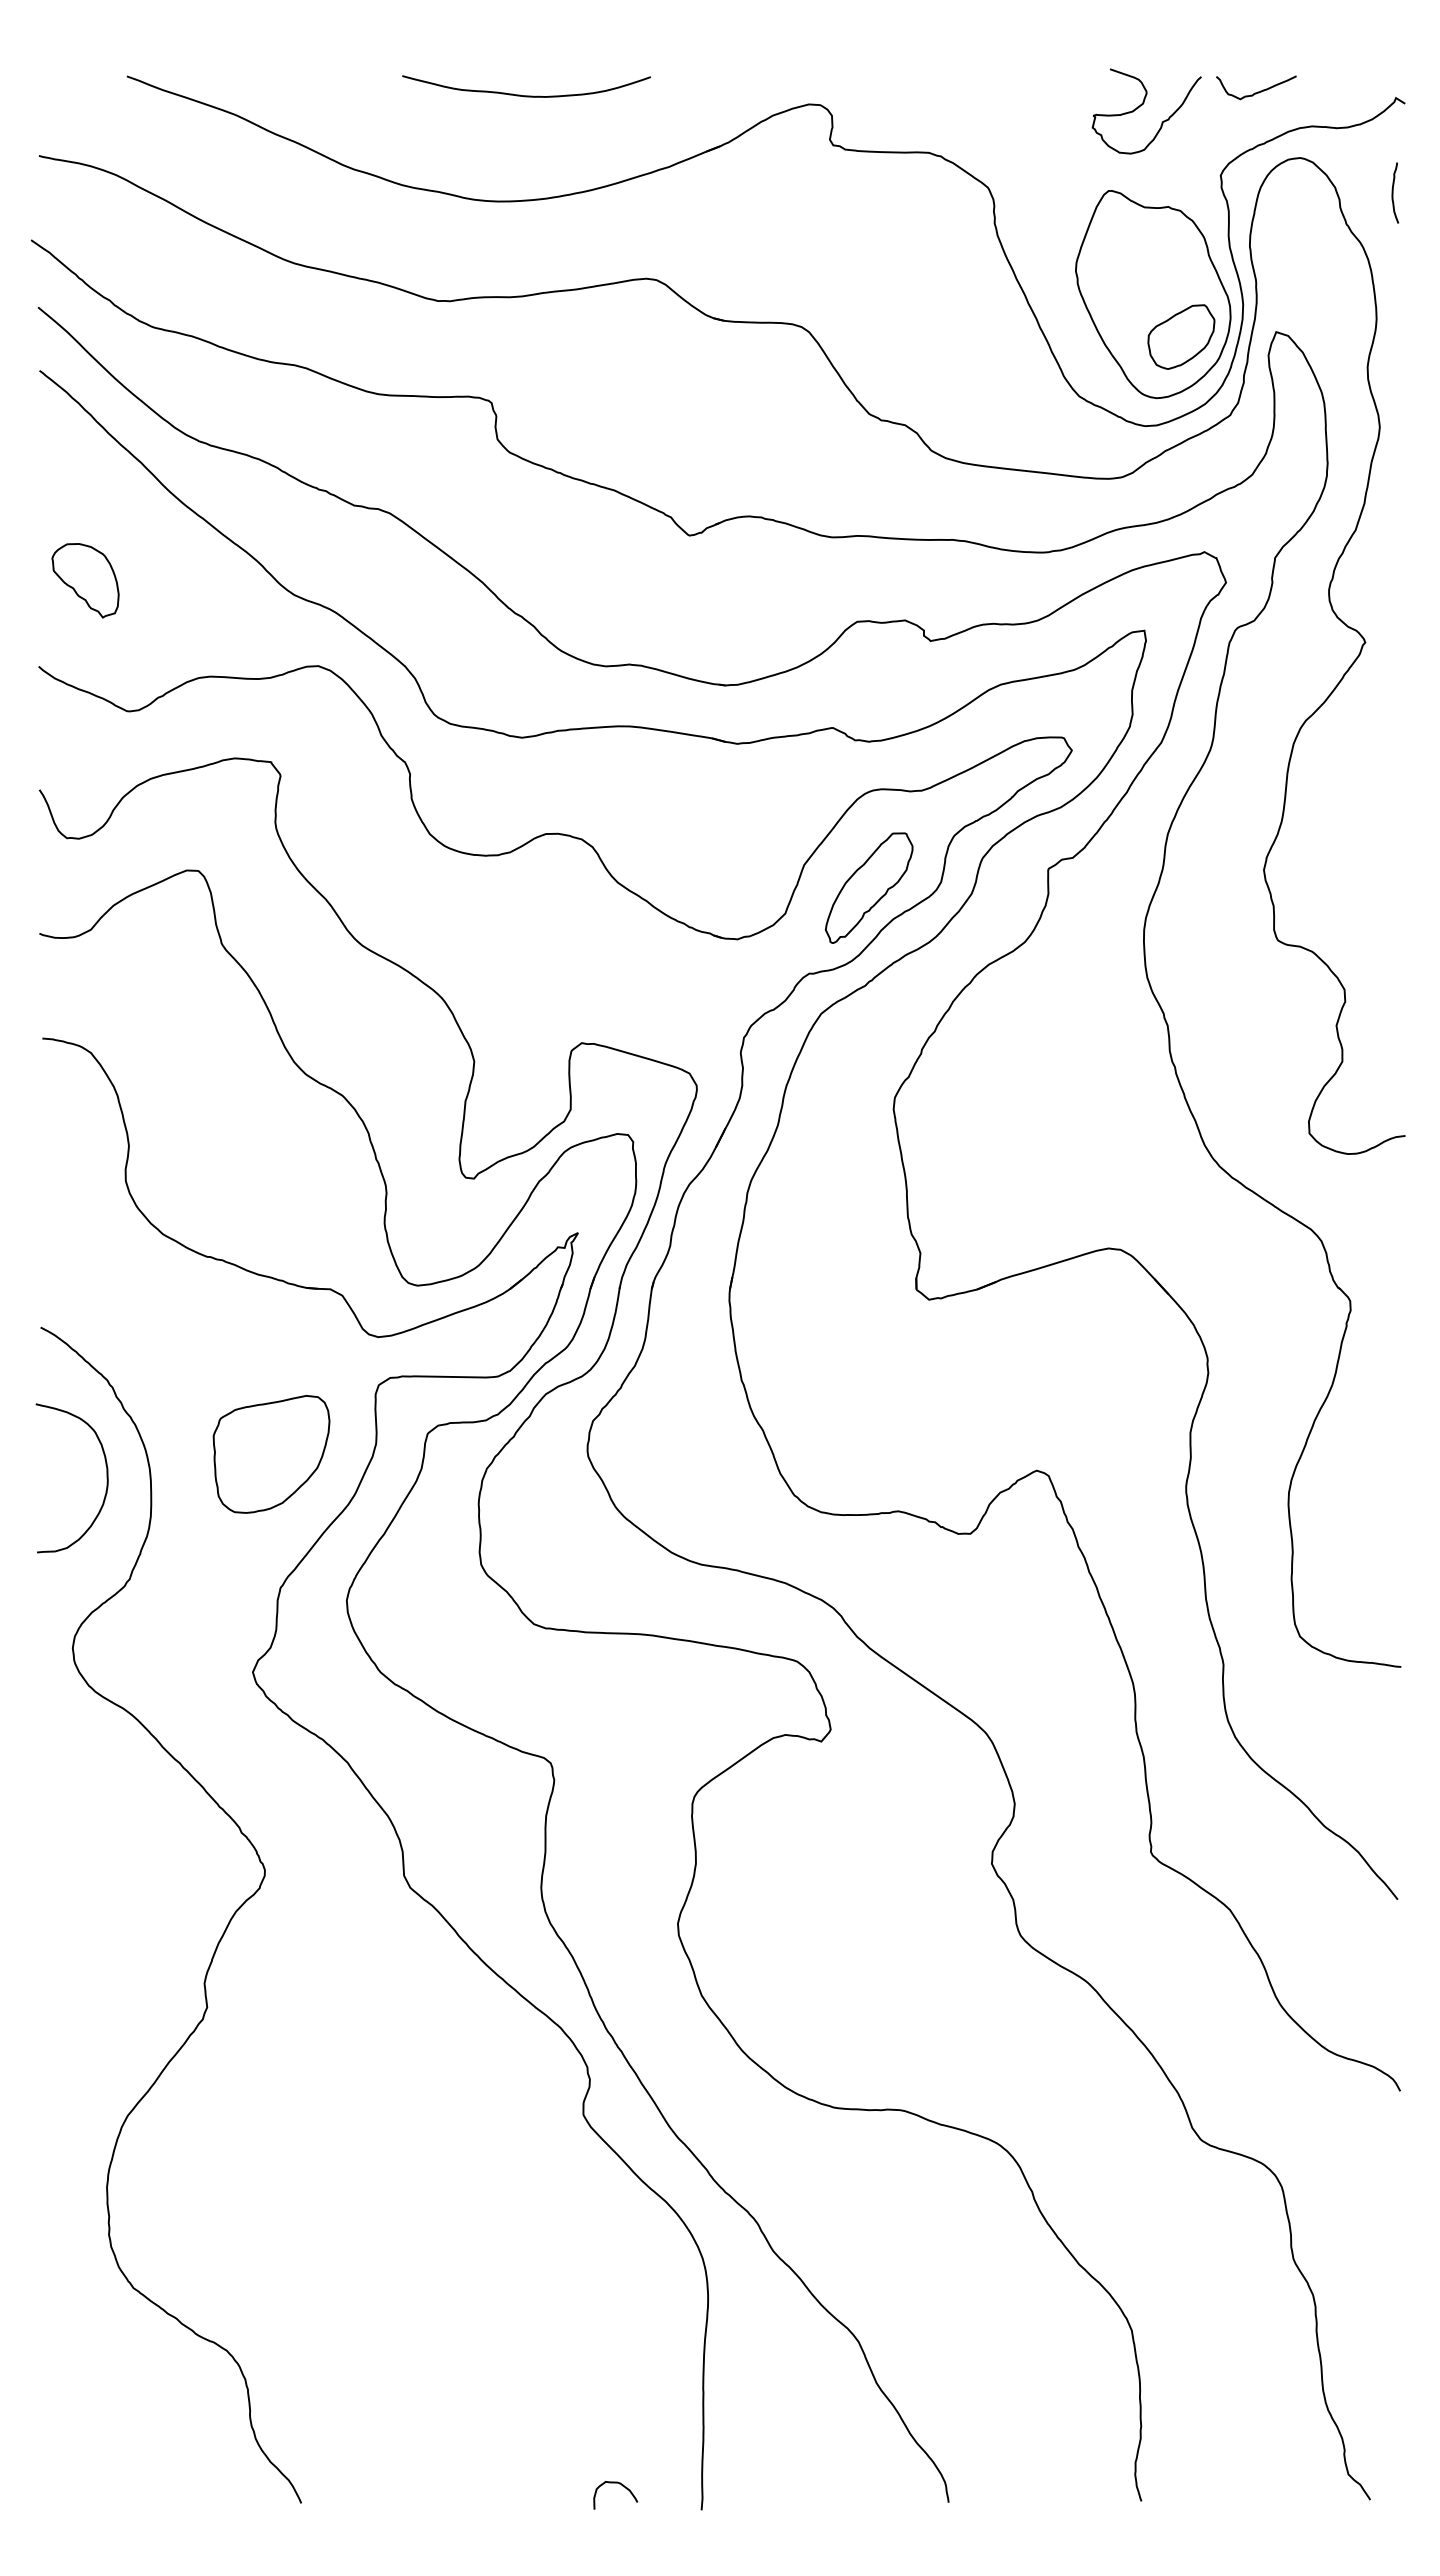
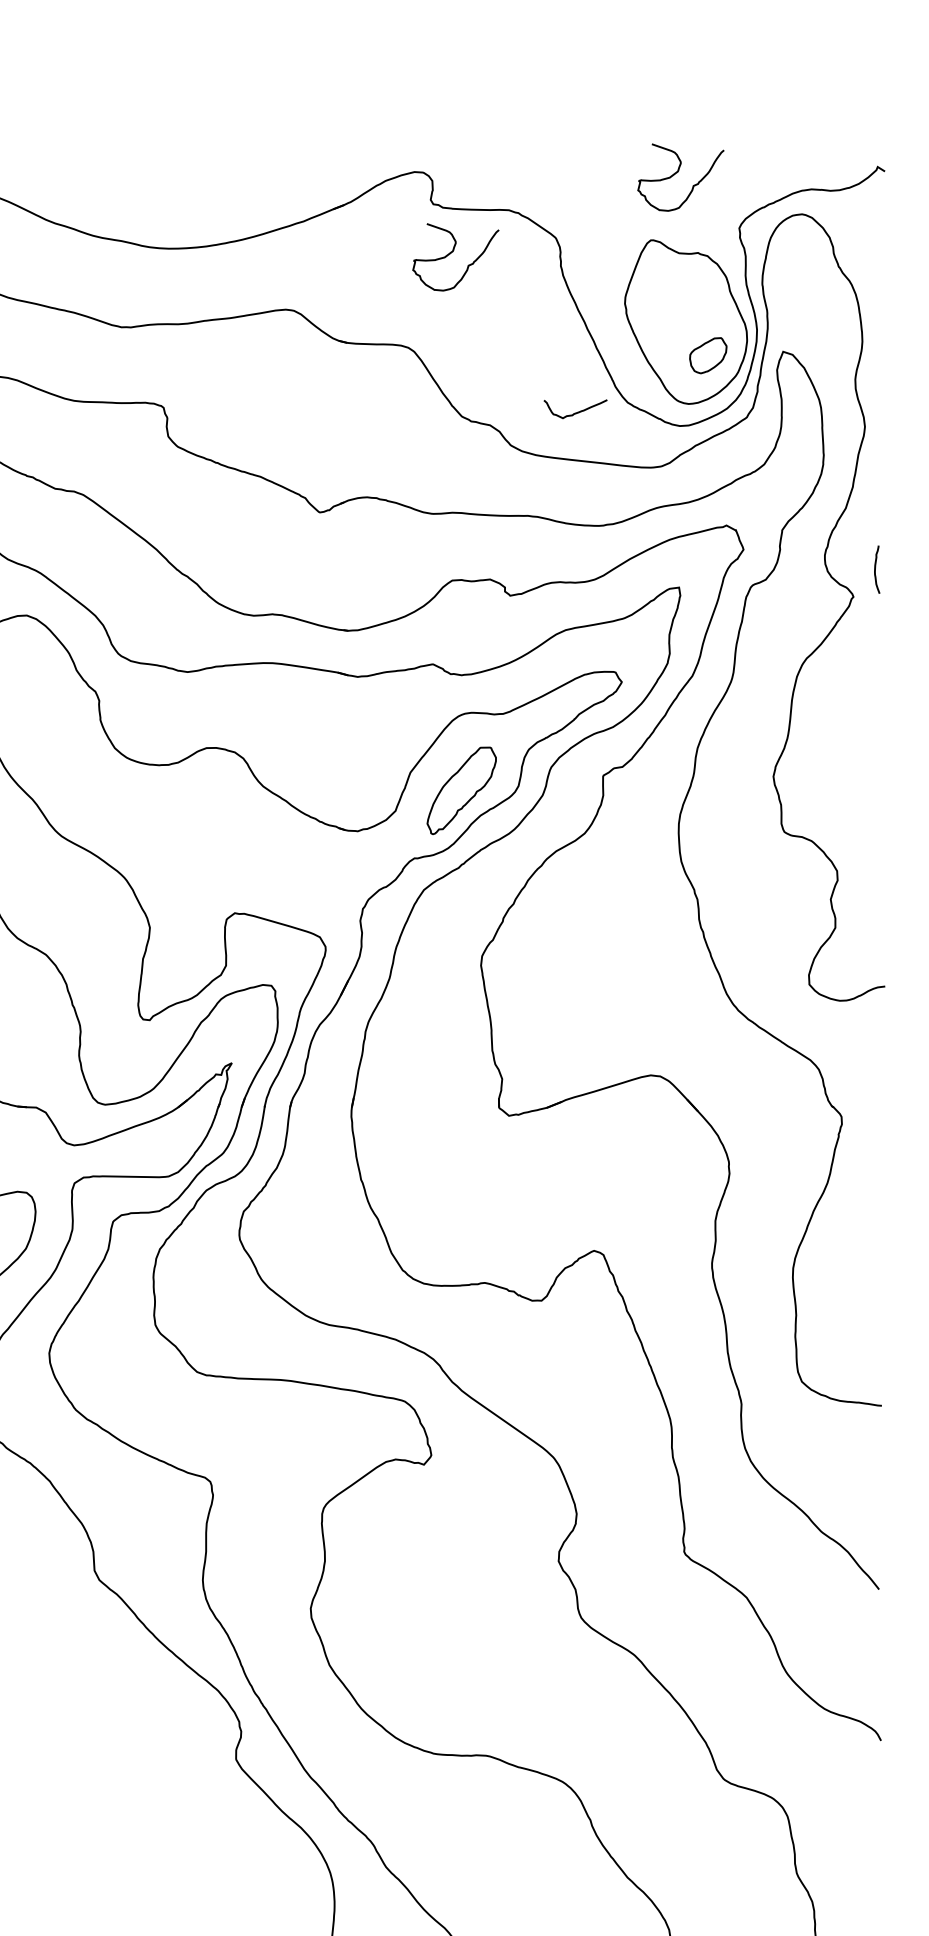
curve: (1257, 91) -> (576, 412), moved
curve: (526, 95) -> (191, 164), removed
curve: (1393, 192) -> (875, 569), moved
curve: (856, 207) -> (451, 253), added
part: (1181, 336) -> (708, 355), size x0.7

